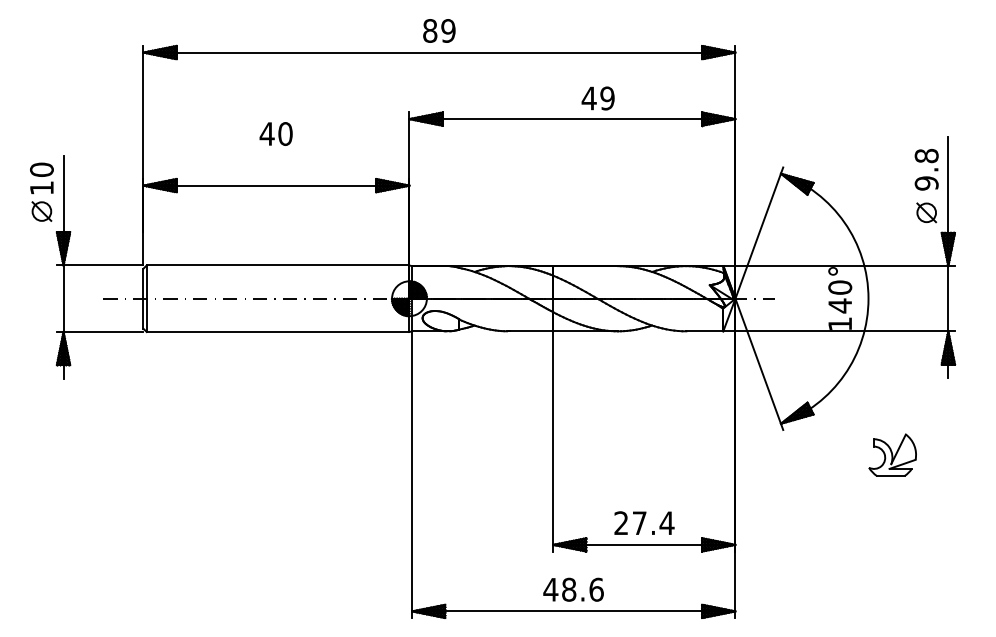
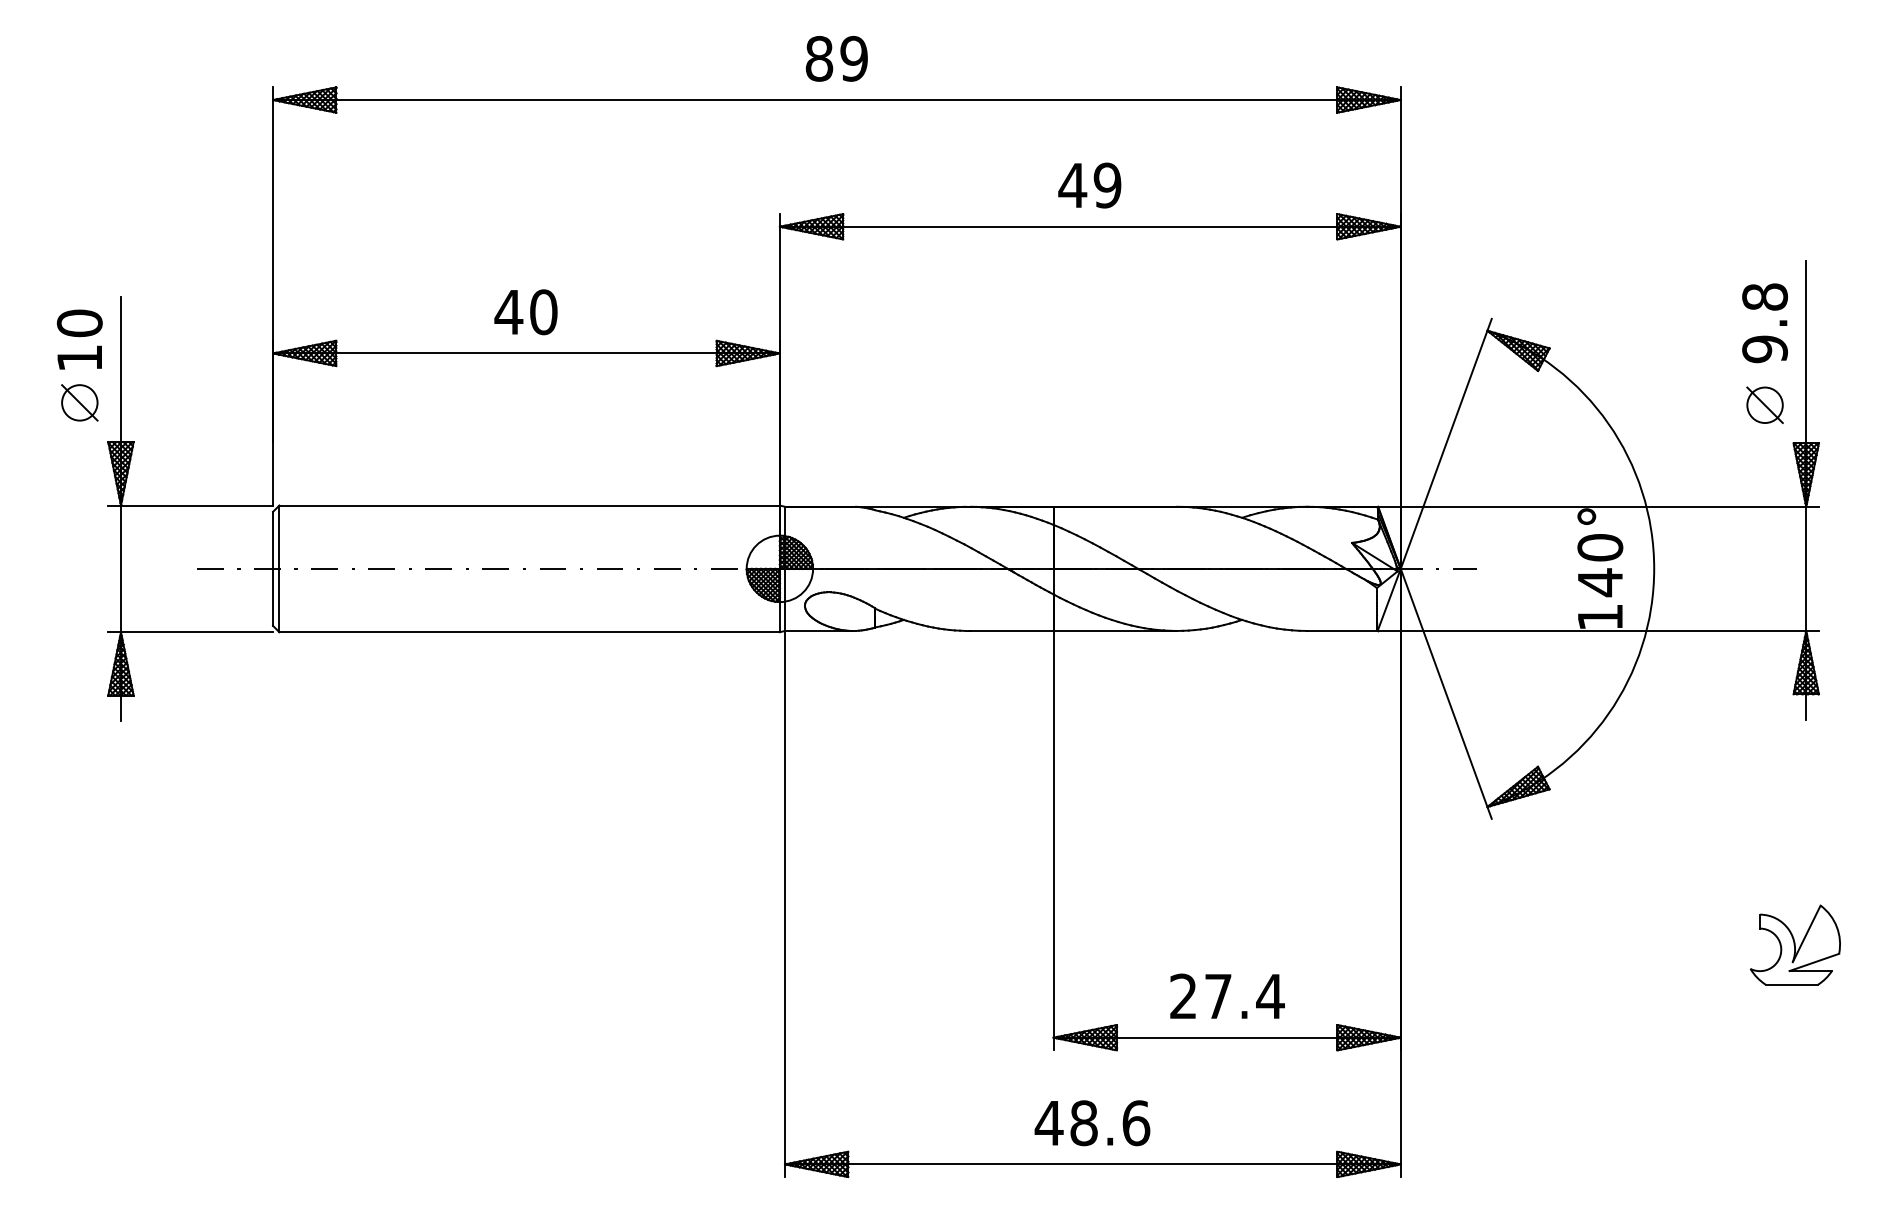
text: (597, 98) -> (1088, 185), moved
text: (275, 133) -> (524, 311), moved
part: (892, 454) -> (1795, 943), moved

